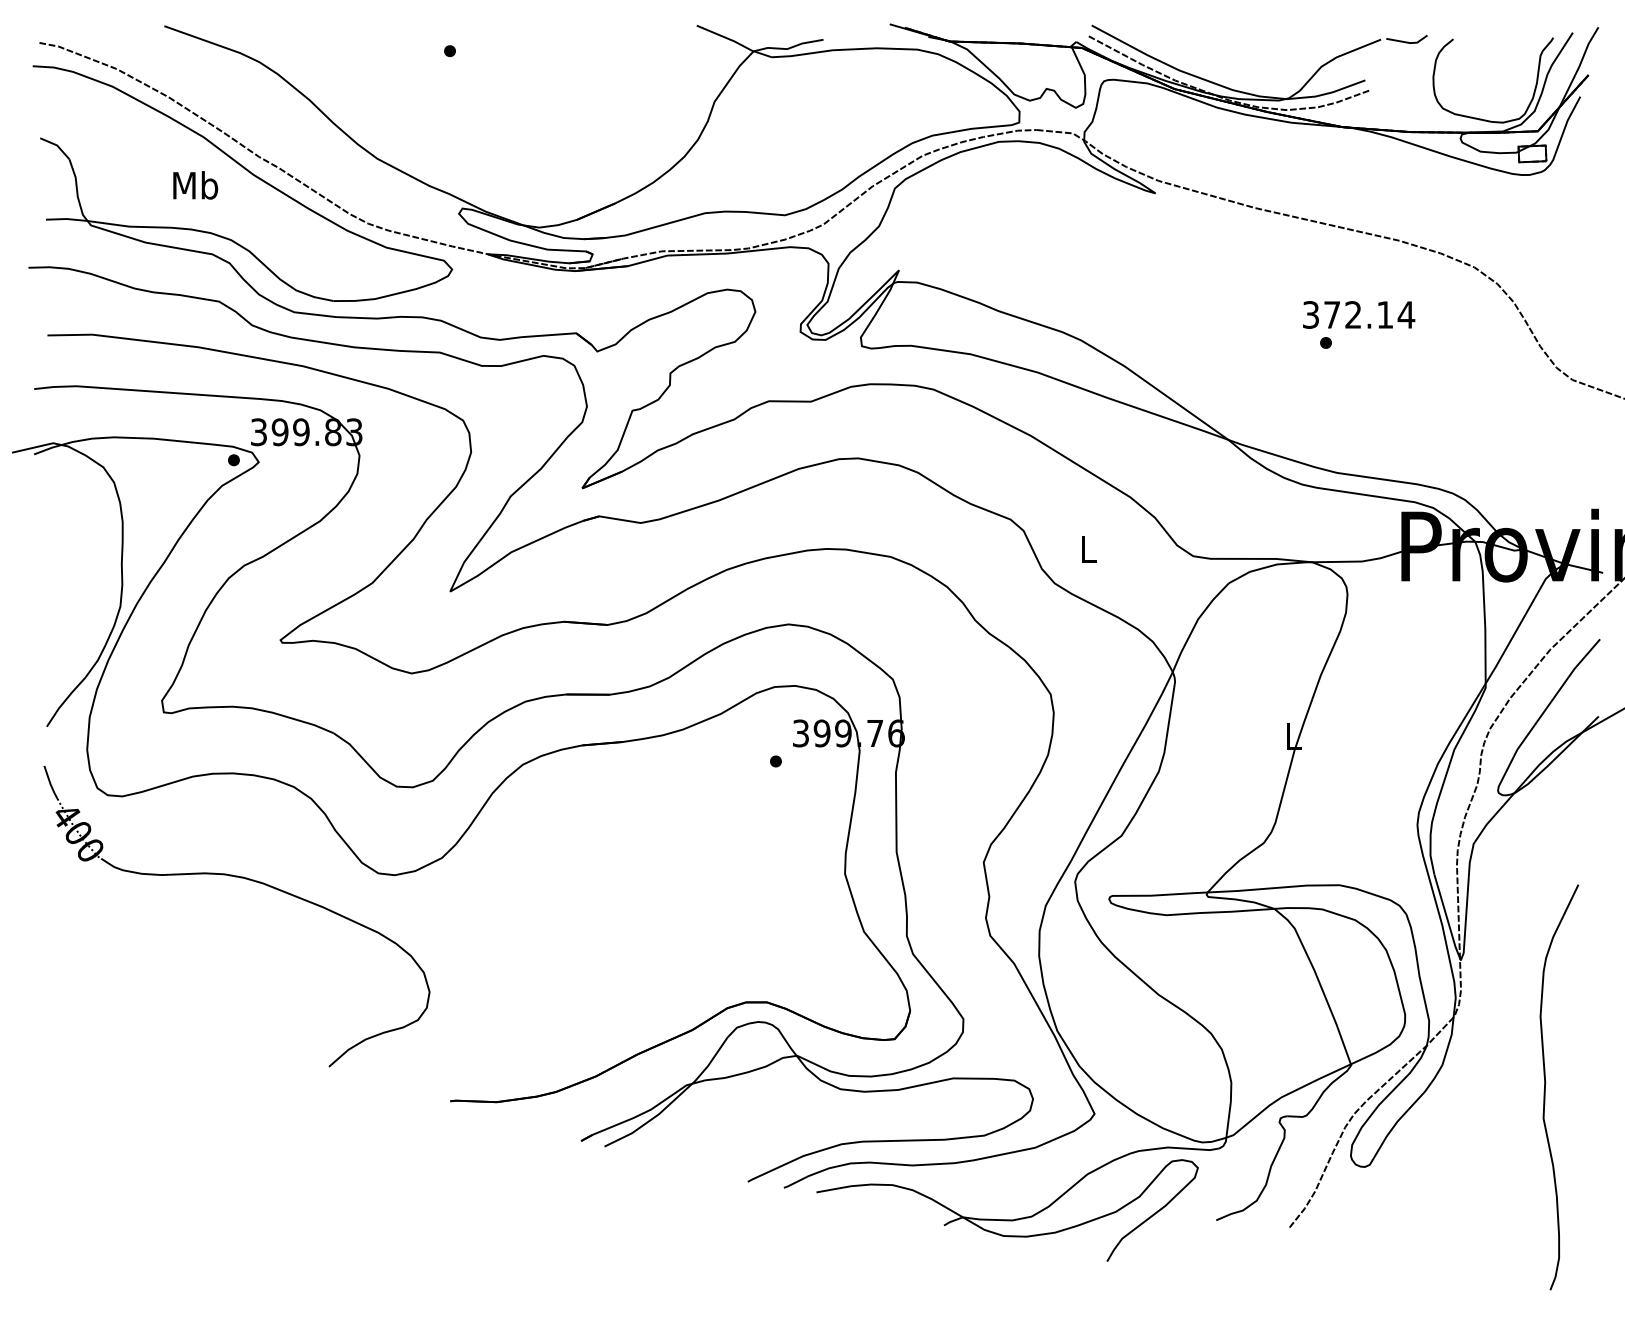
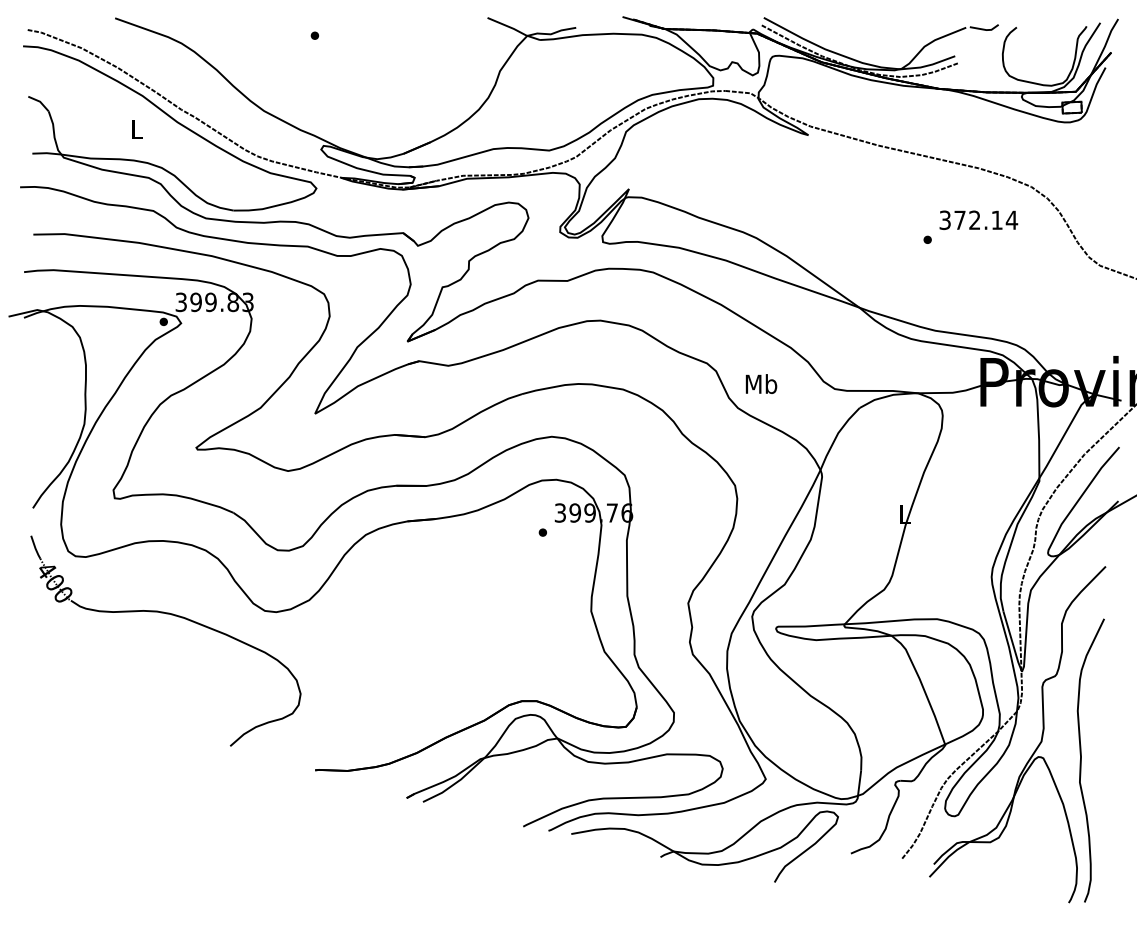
text: (194, 185) -> (136, 129), Mb -> L
text: (1358, 313) -> (978, 219), moved
text: (1088, 548) -> (761, 383), L -> Mb
part: (1480, 1070) -> (1035, 748), added

